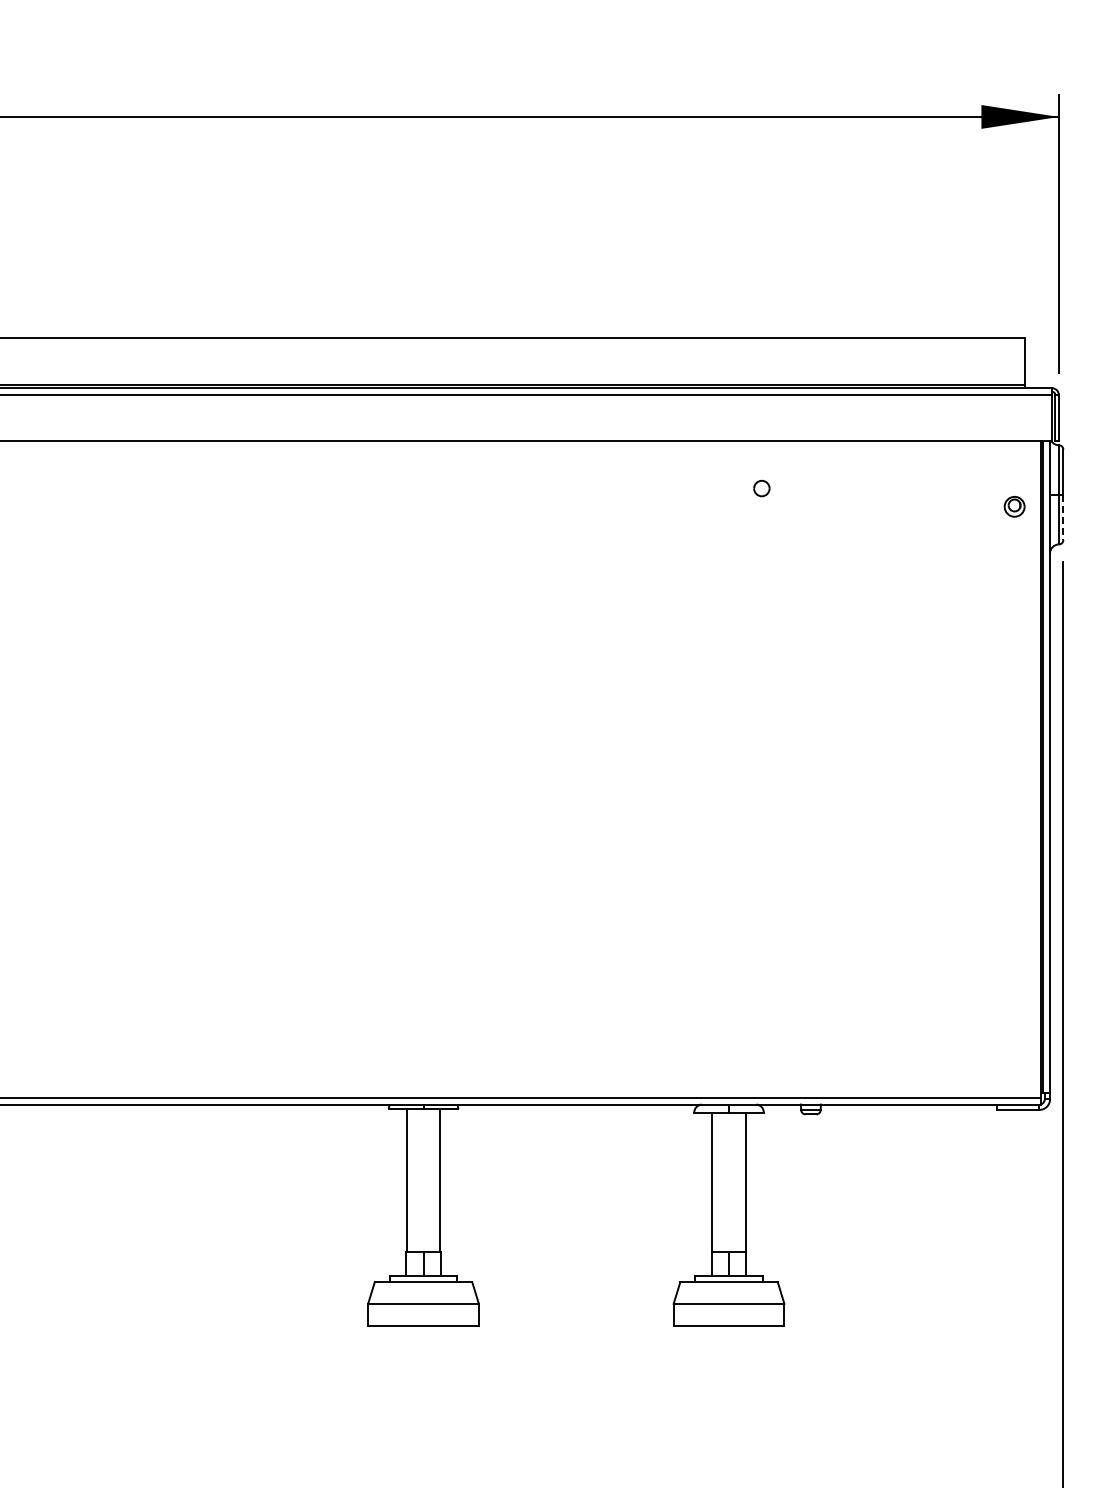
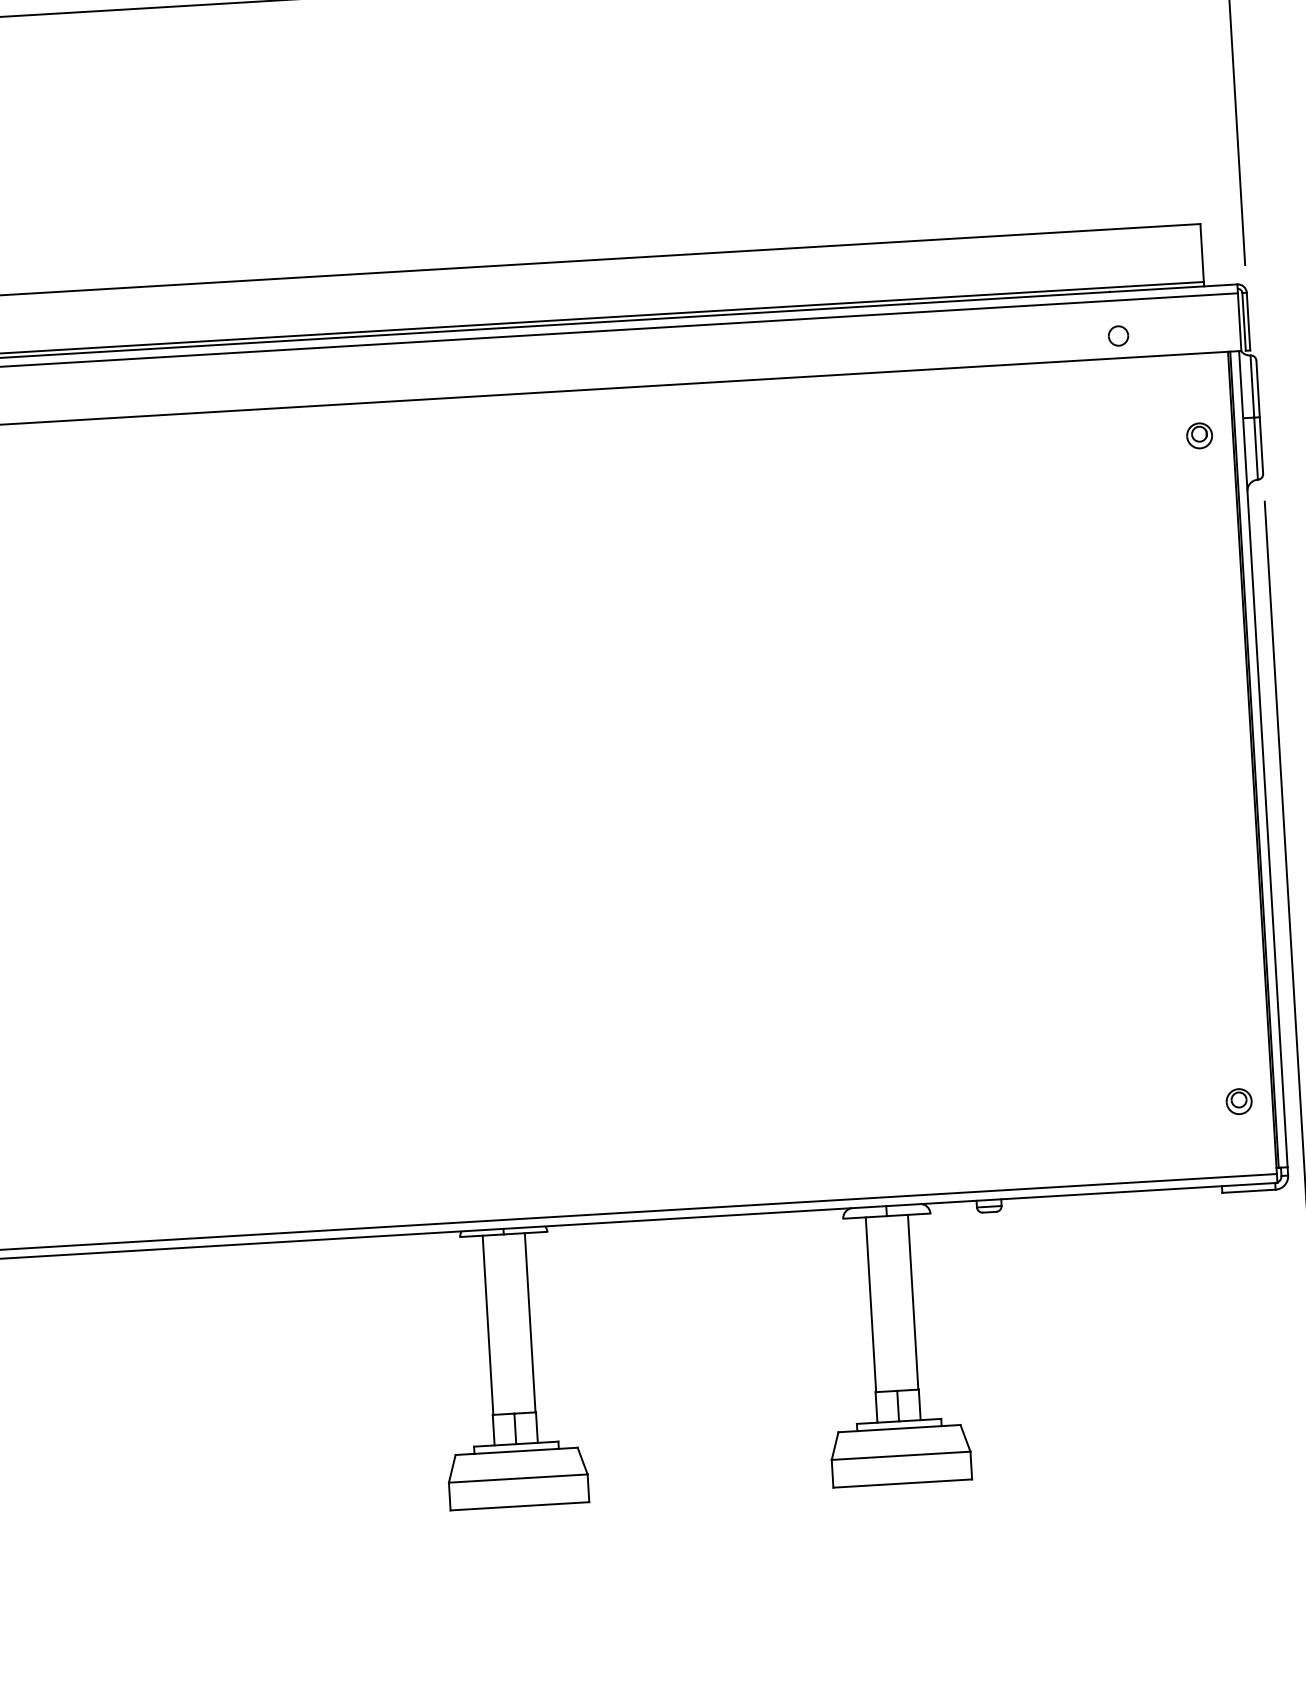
part: (761, 488) -> (1118, 335), moved
line: (1063, 517) -> (1261, 445), dashed -> solid
part: (1014, 1037) -> (1238, 1100), added

